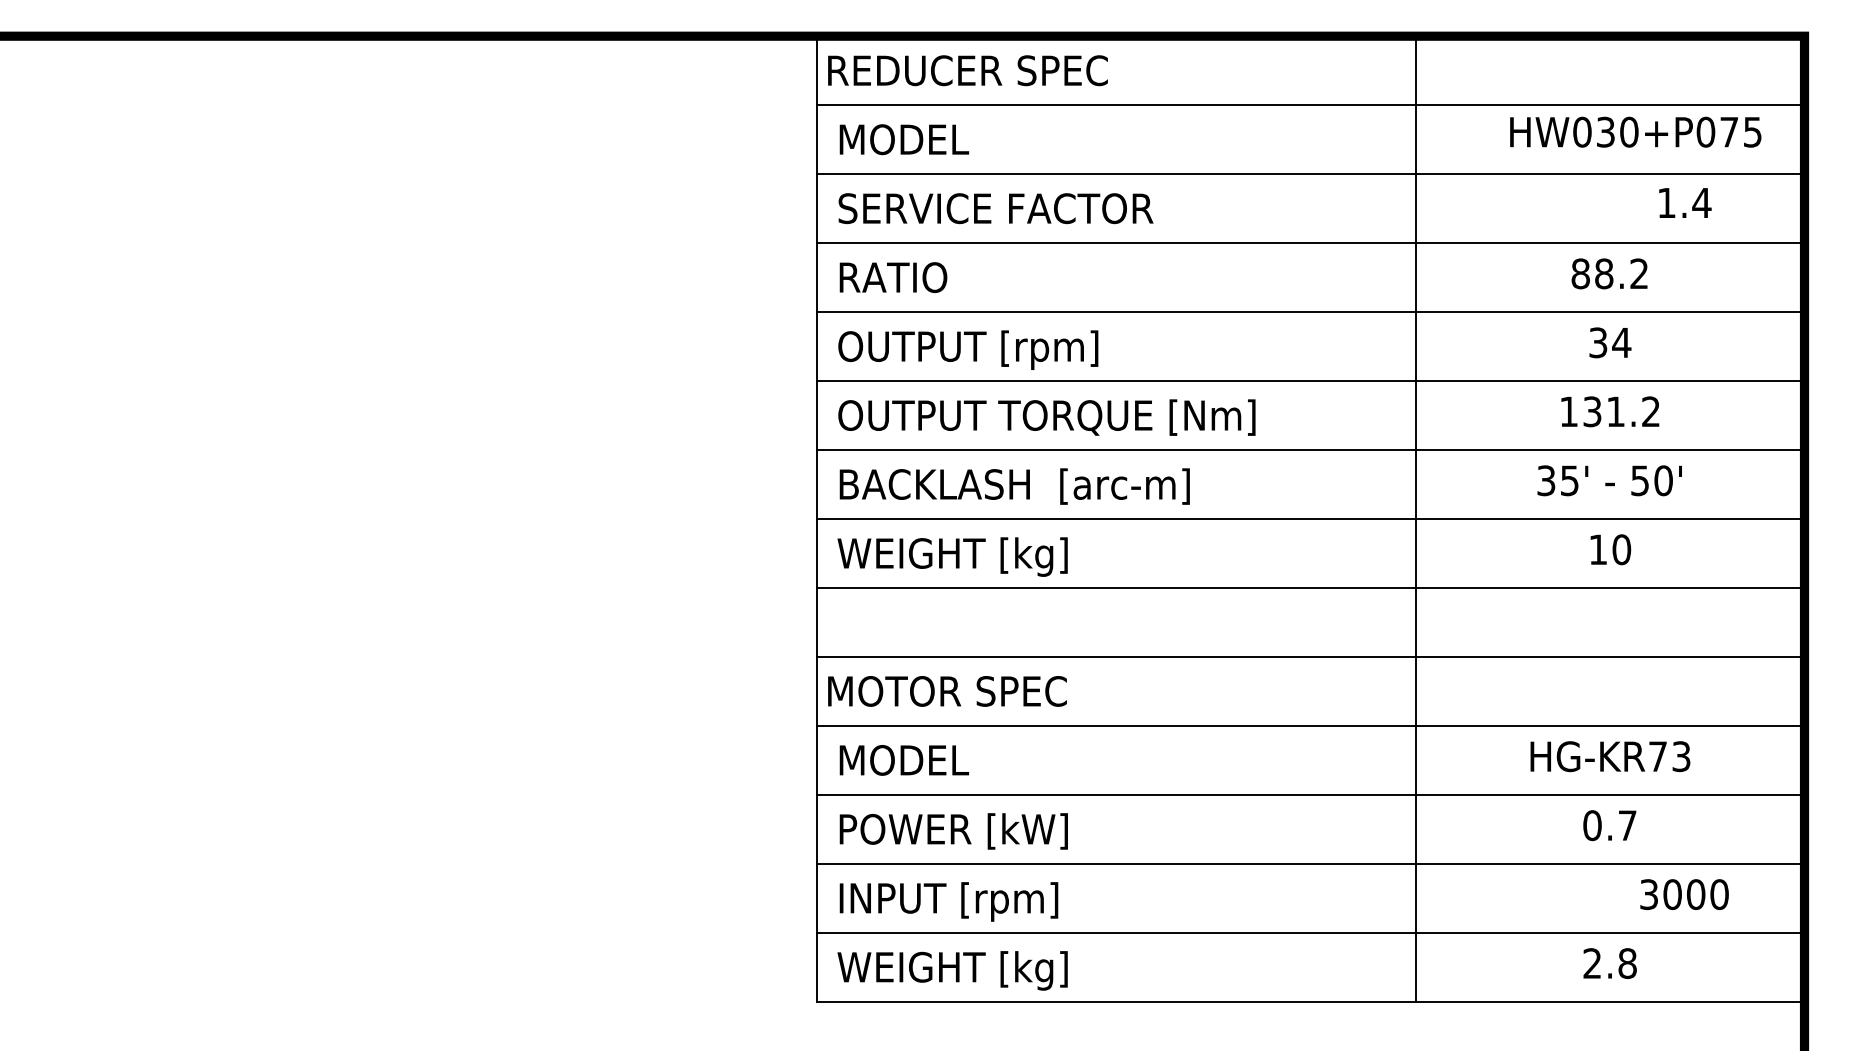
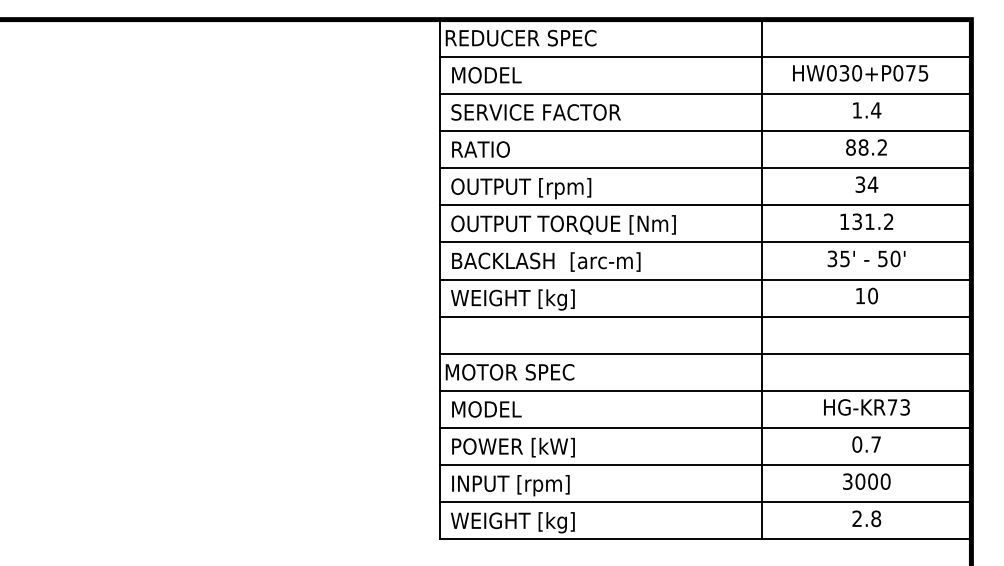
text: (1635, 132) -> (860, 73), moved
text: (1685, 203) -> (867, 110), moved
text: (1683, 894) -> (866, 481), moved

